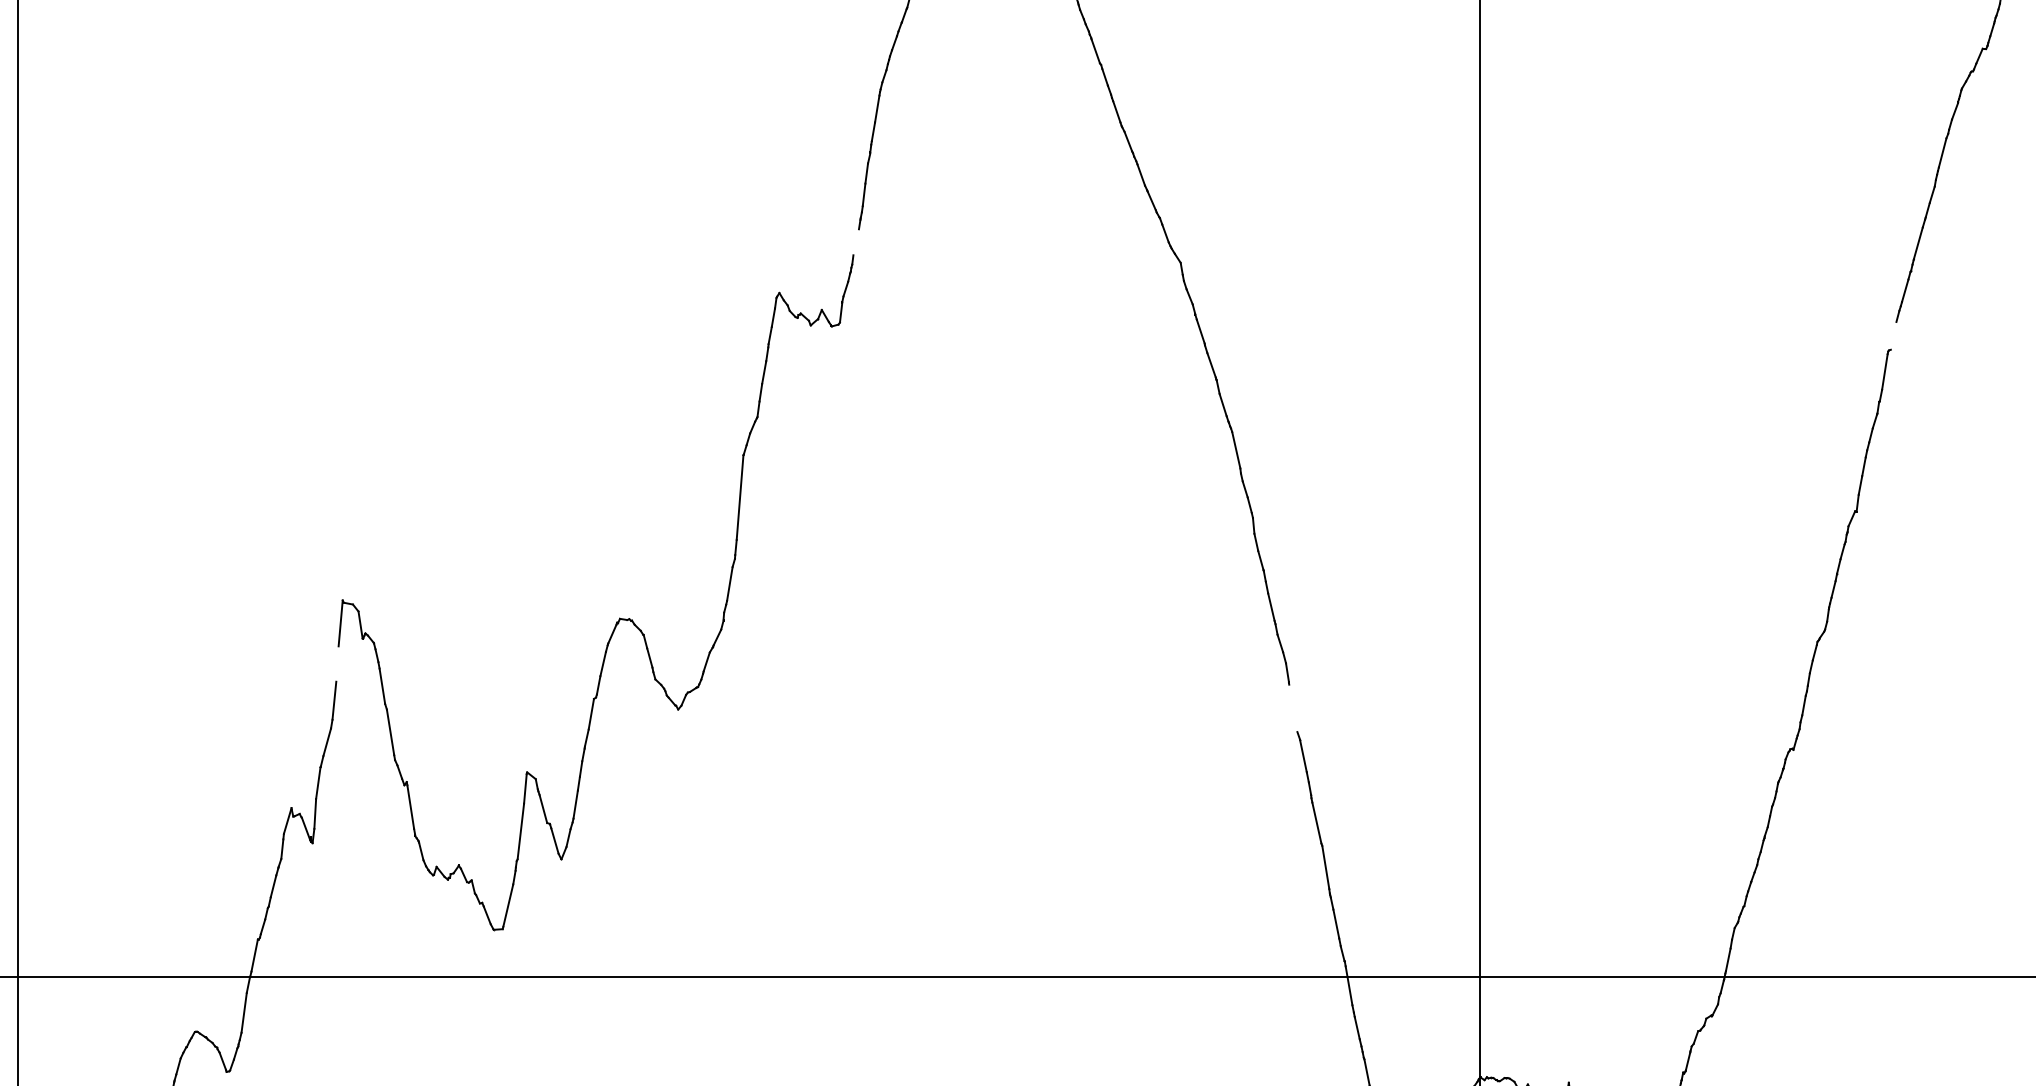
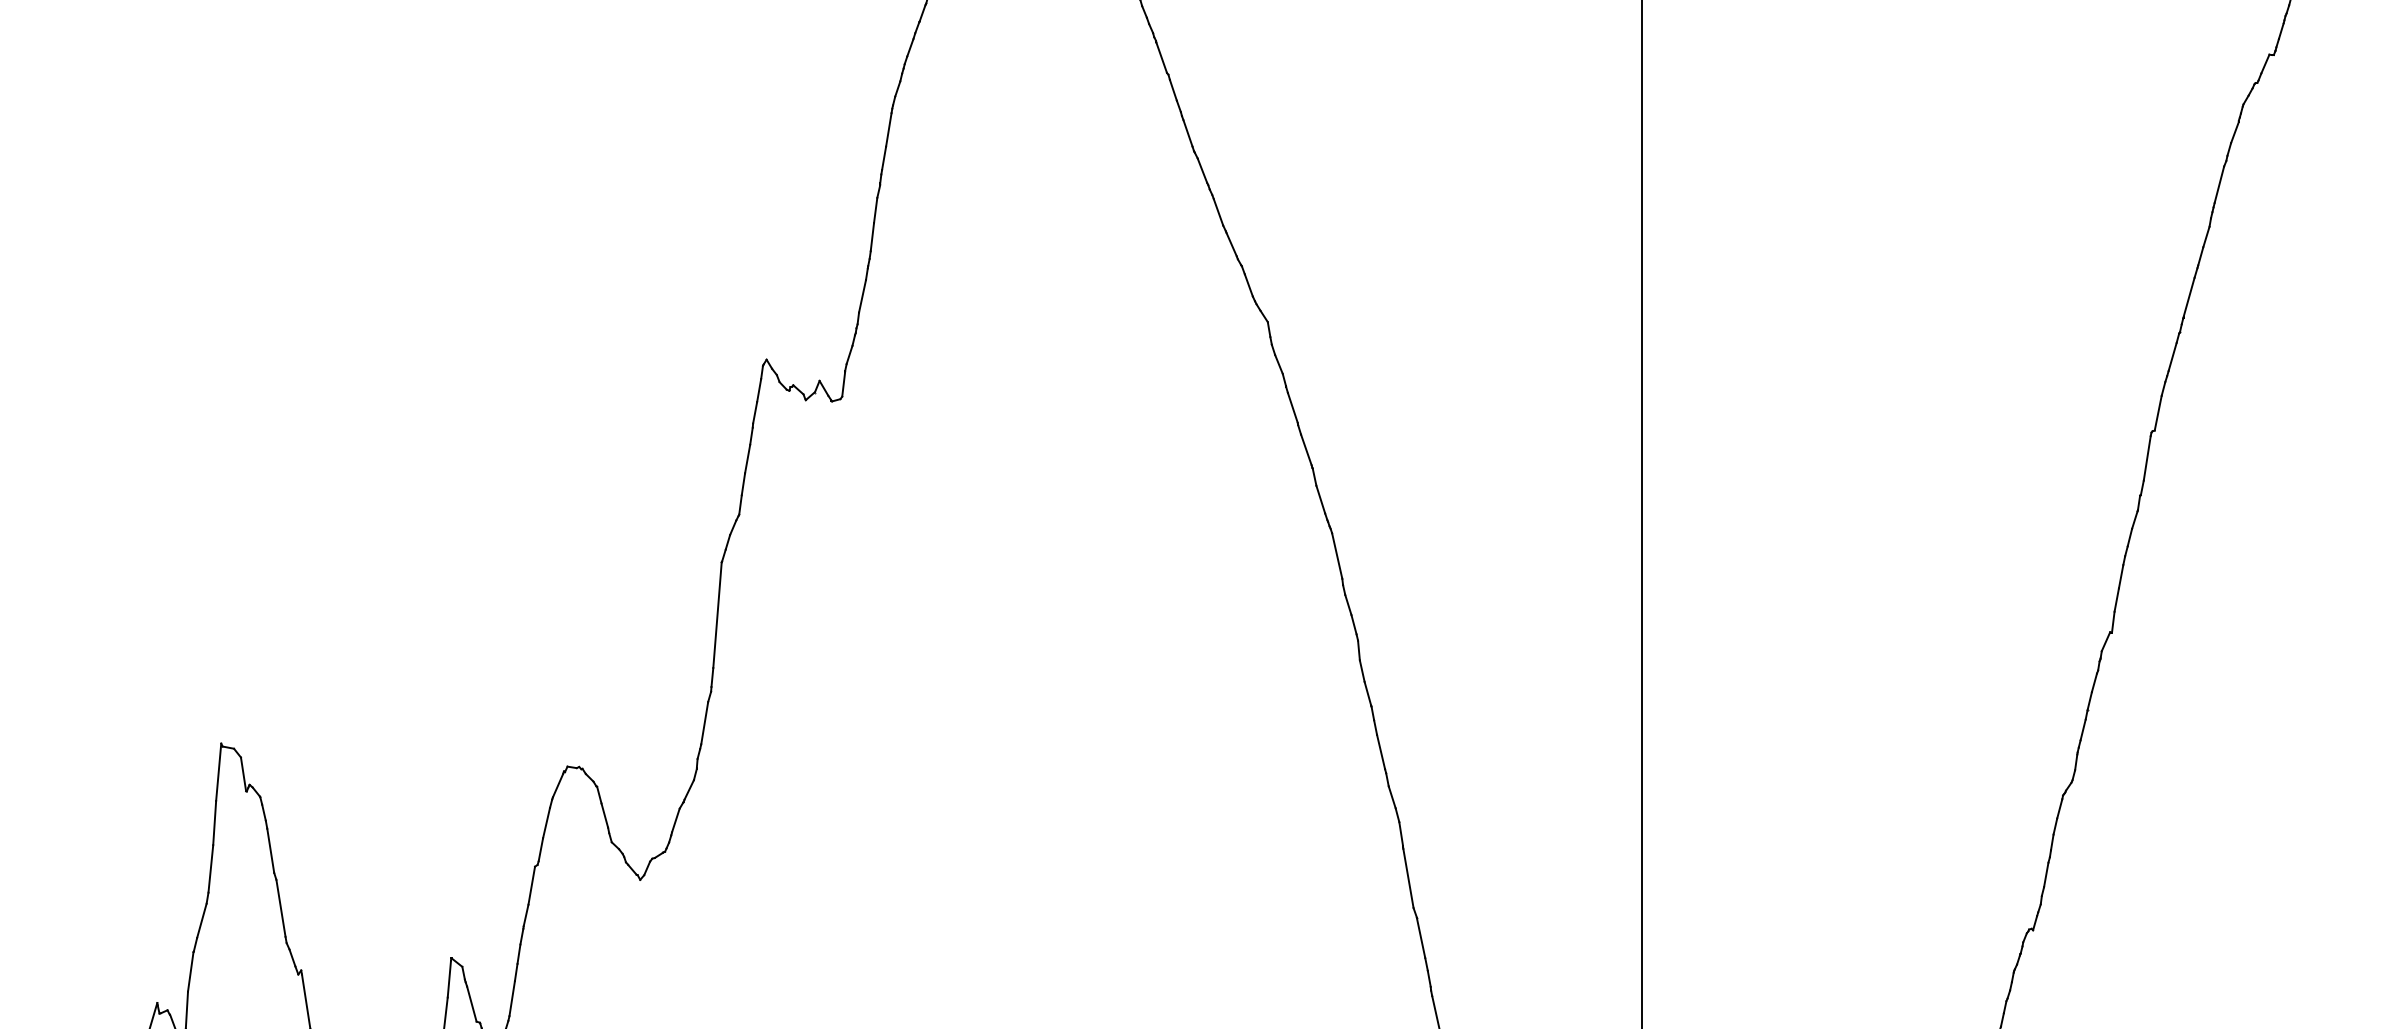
line: (855, 242) -> (861, 296), added
line: (1893, 335) -> (2158, 412), added
line: (337, 663) -> (214, 822), added
line: (1293, 708) -> (1408, 878), added

